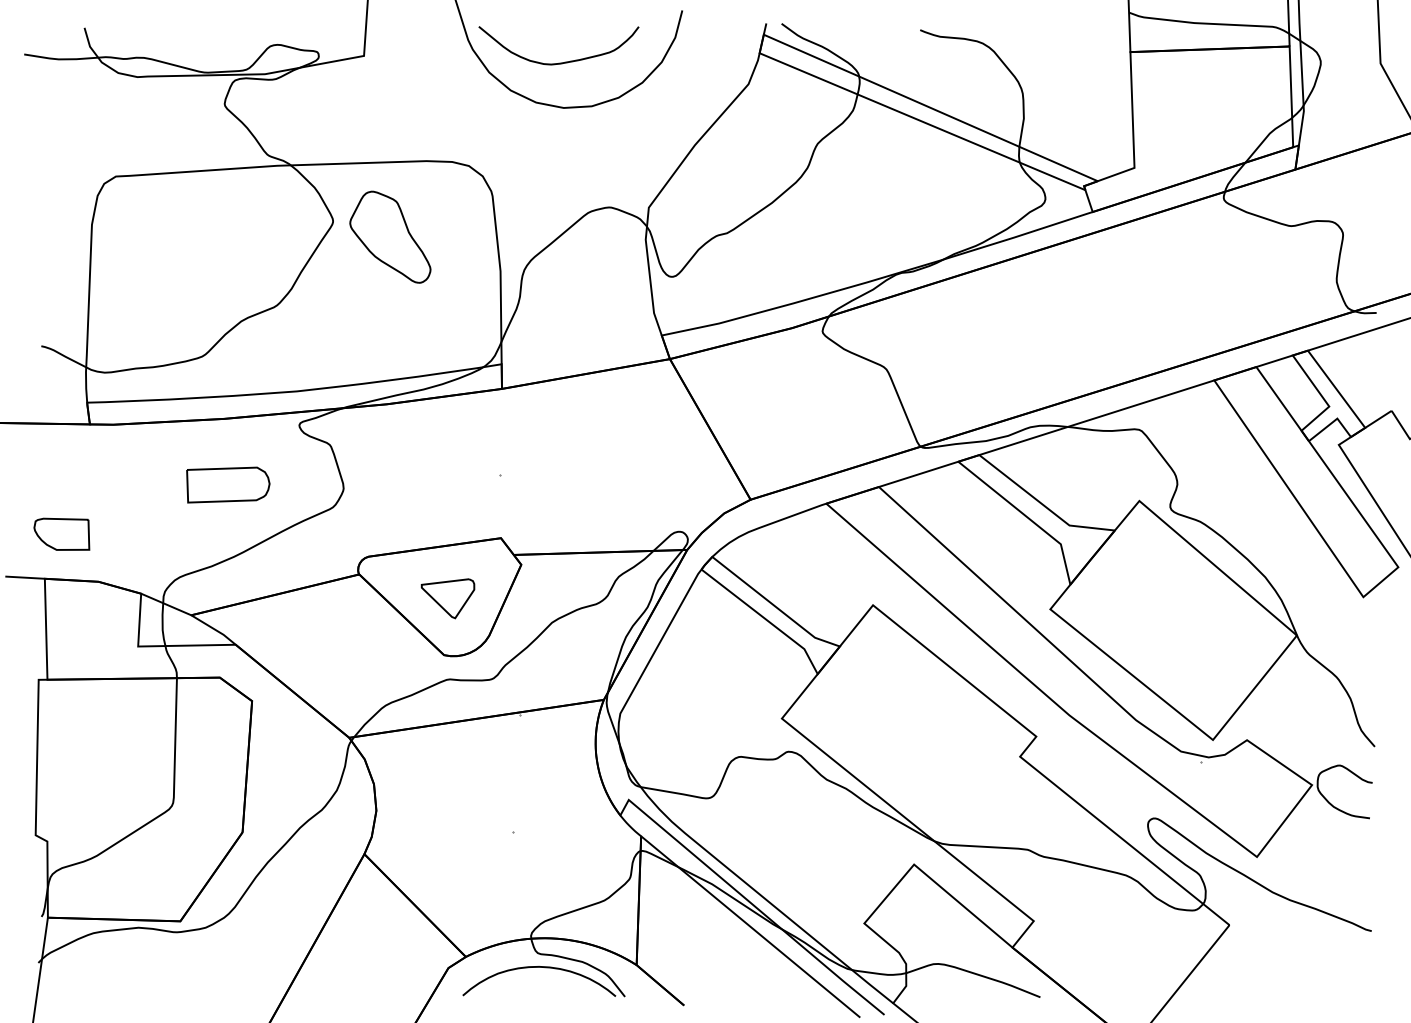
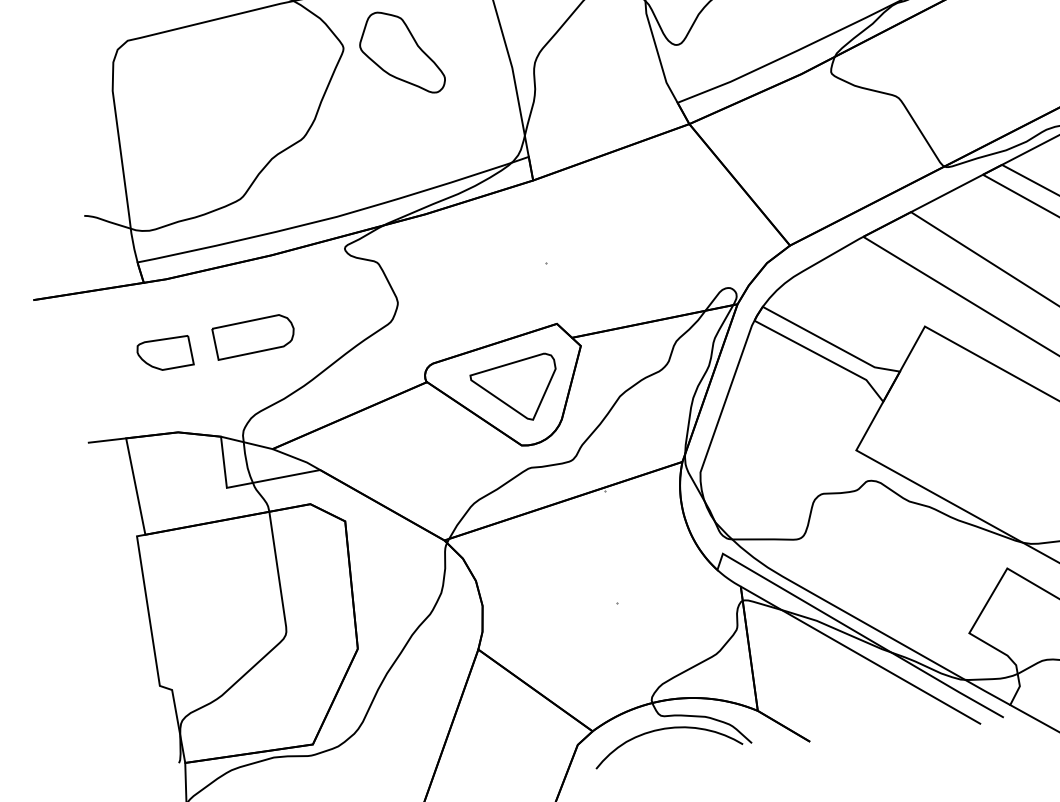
part: (228, 484) -> (254, 335), moved
part: (61, 533) -> (164, 353), moved
part: (447, 598) -> (515, 390), size x1.67

